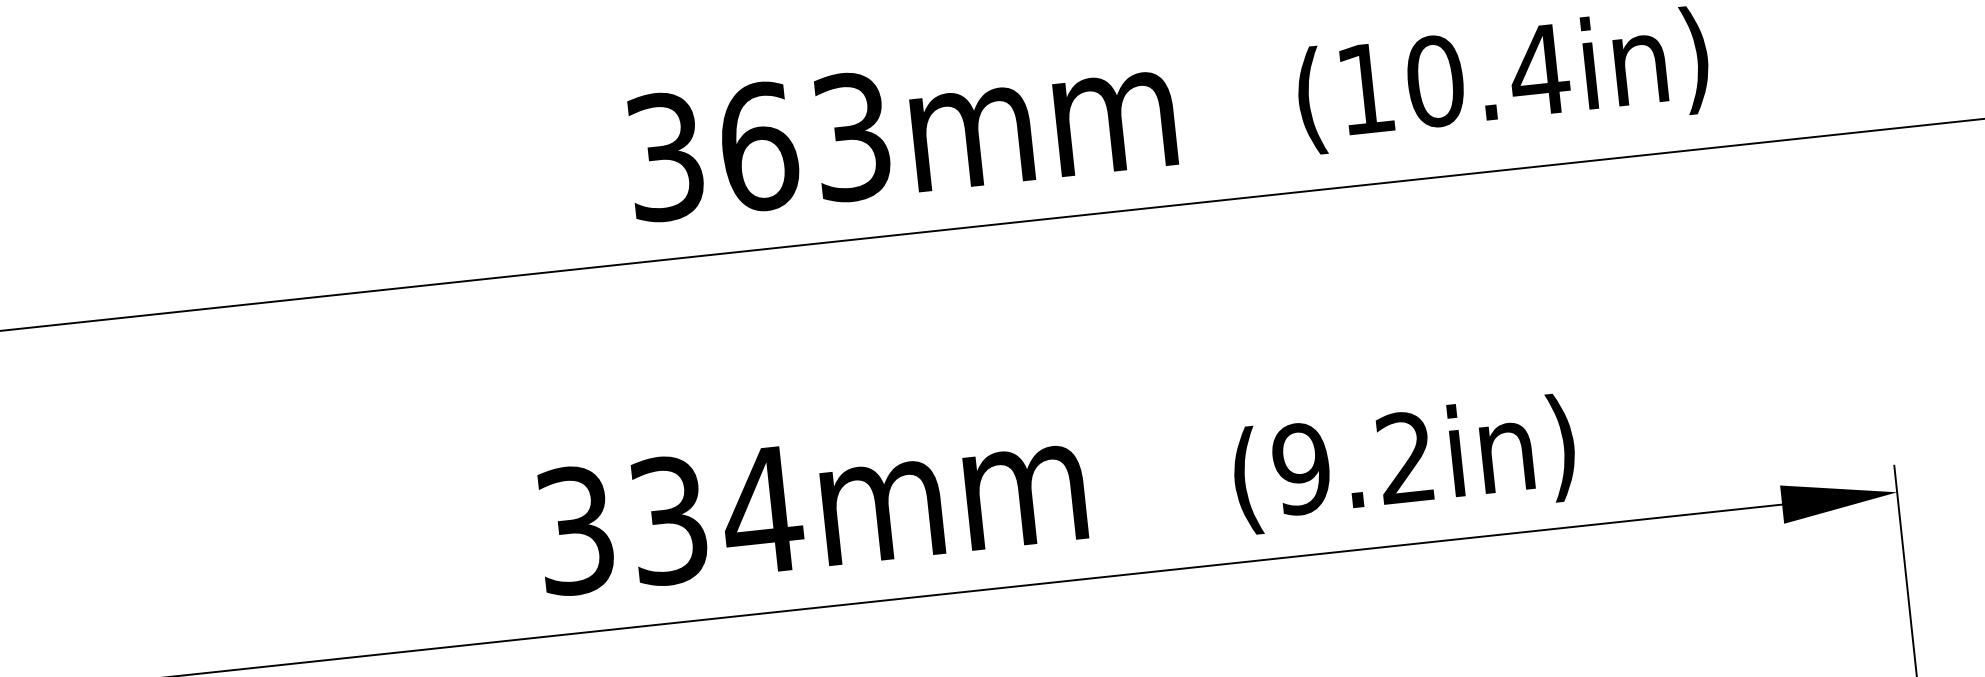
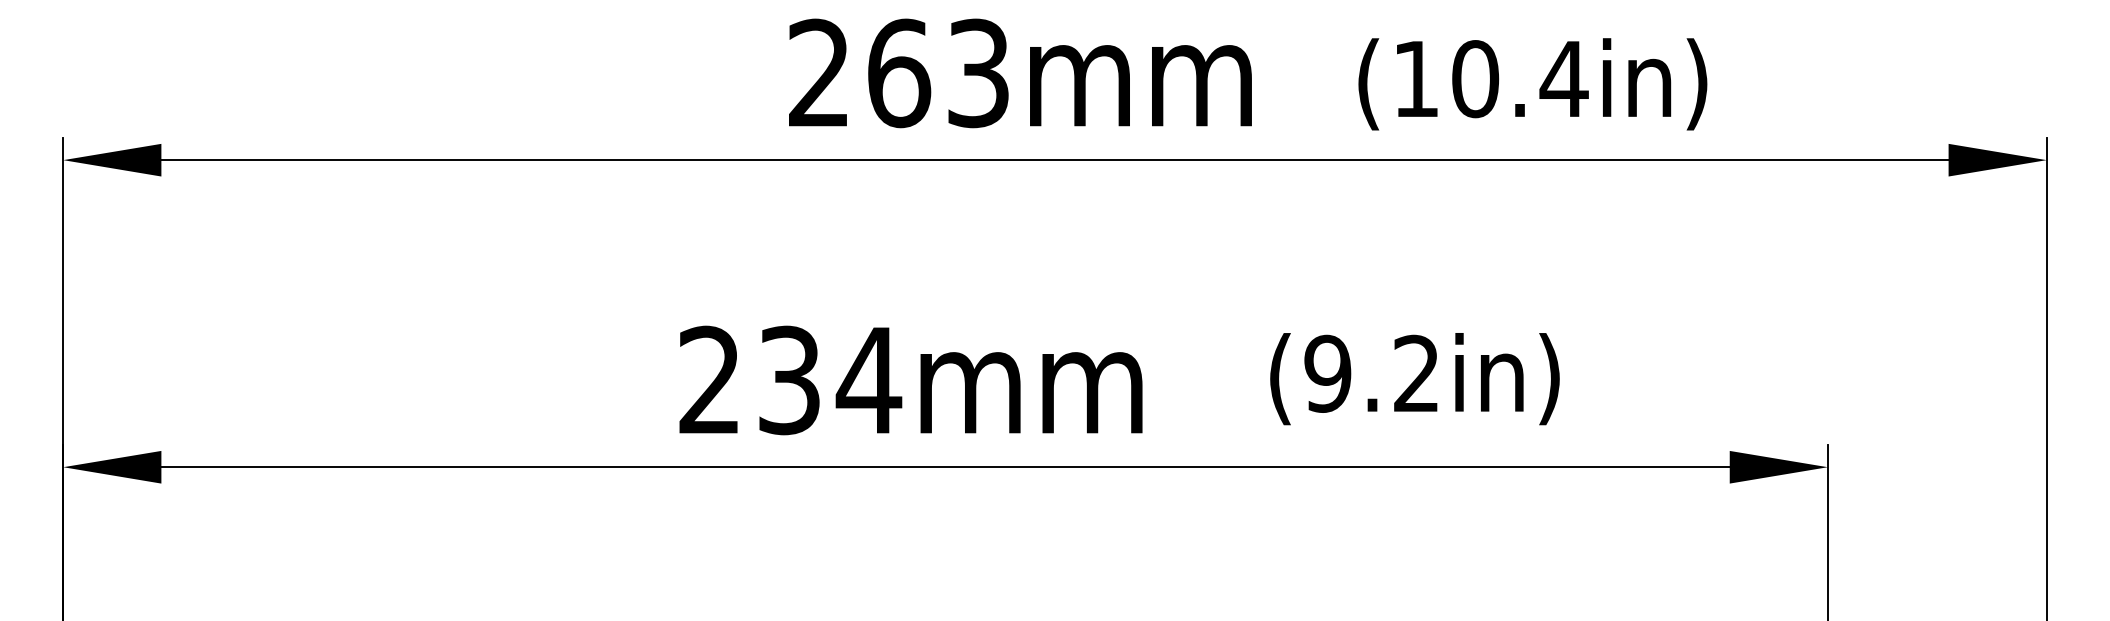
text: (665, 157) -> (819, 73), 363mm -> 263mm
text: (1404, 464) -> (1414, 379), moved
text: (575, 530) -> (709, 380), 334mm -> 234mm

